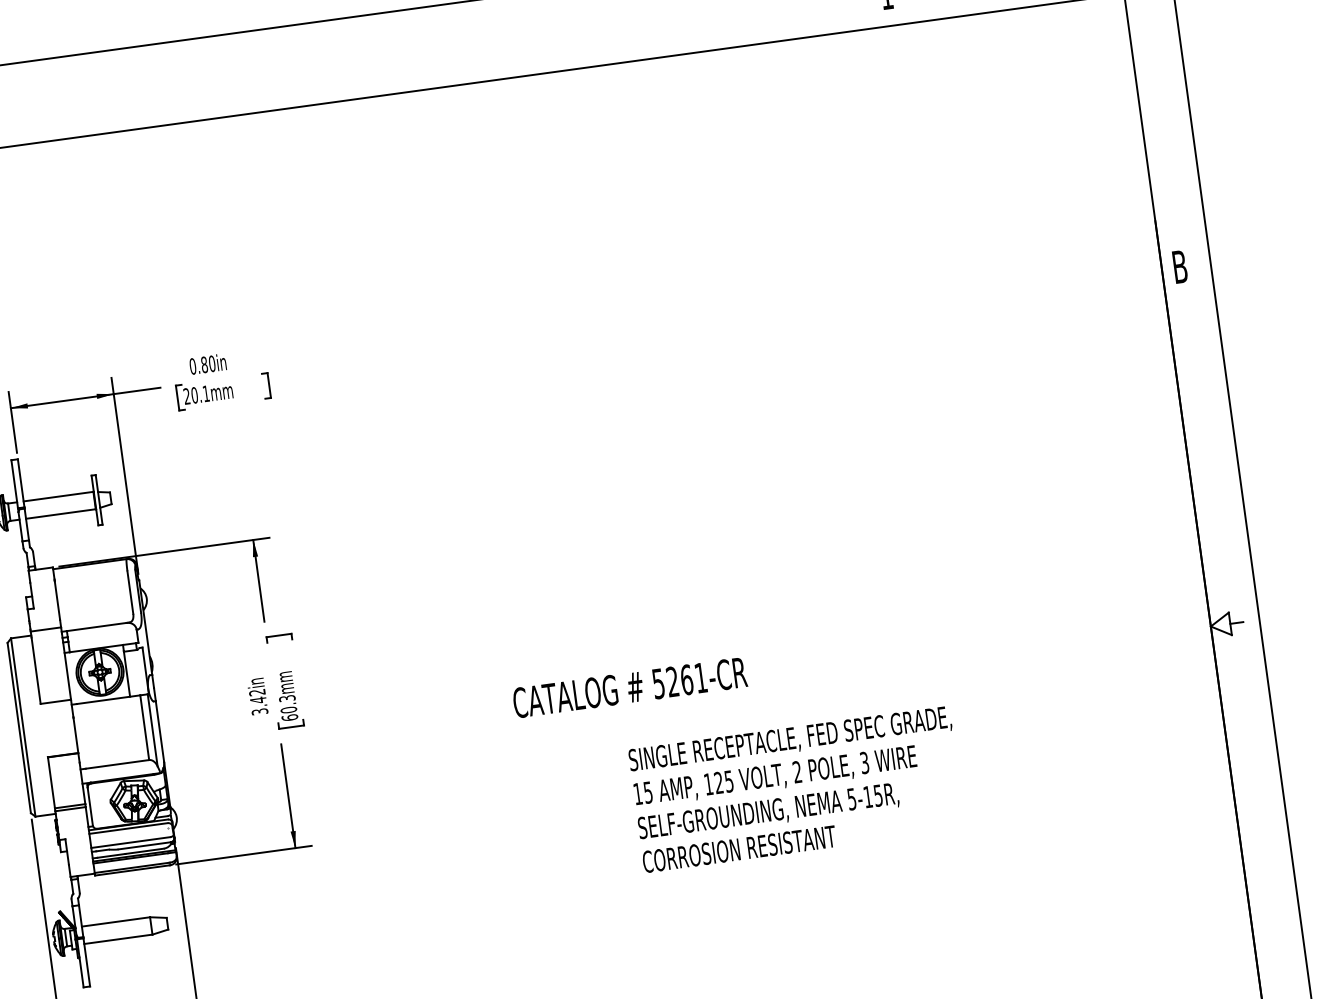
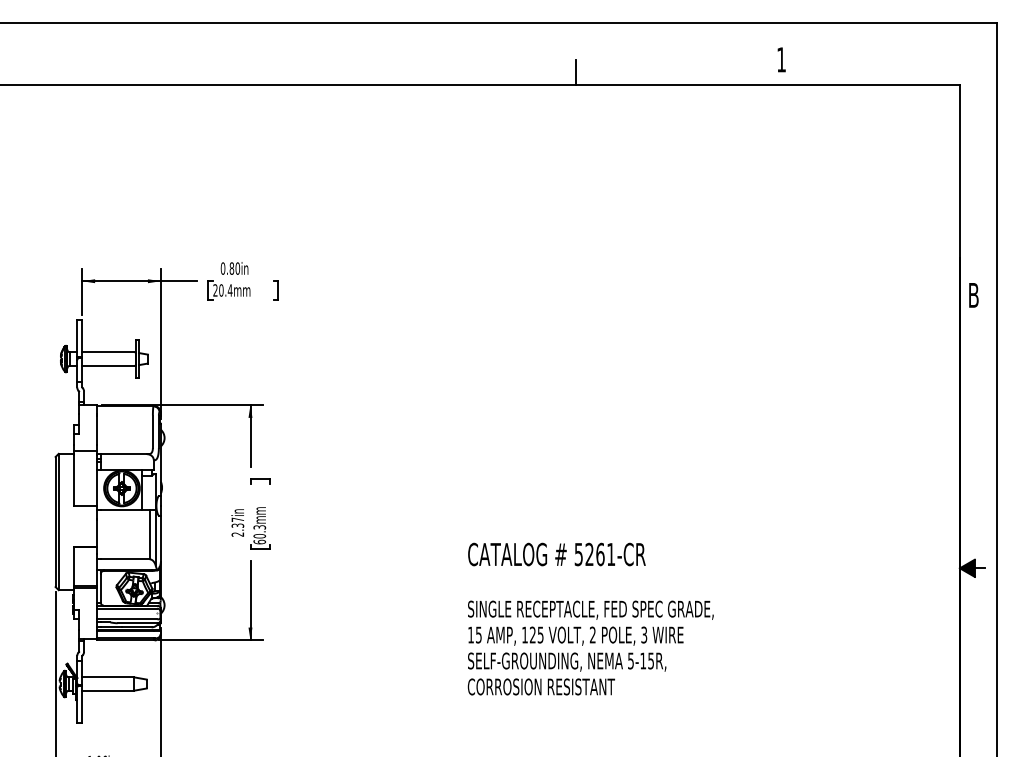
line: (618, 46) -> (575, 72), added
text: (205, 393) -> (229, 290), 20.1mm -> 20.4mm
fill: (1219, 624) -> (966, 567), added
text: (629, 687) -> (556, 554), moved
text: (258, 701) -> (237, 526), 3.42in -> 2.37in
text: (796, 788) -> (590, 647), moved

